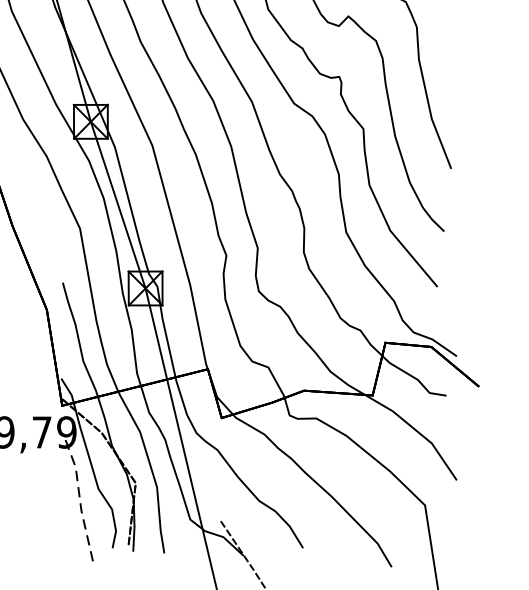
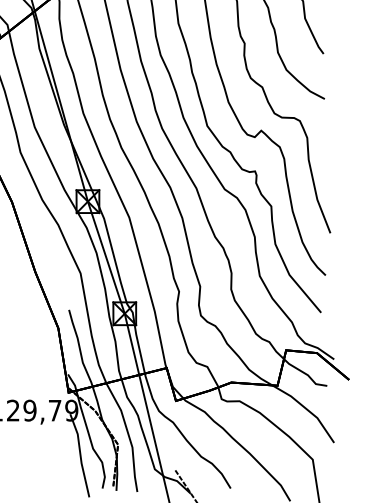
line: (79, 497) -> (80, 454), dashed -> solid

